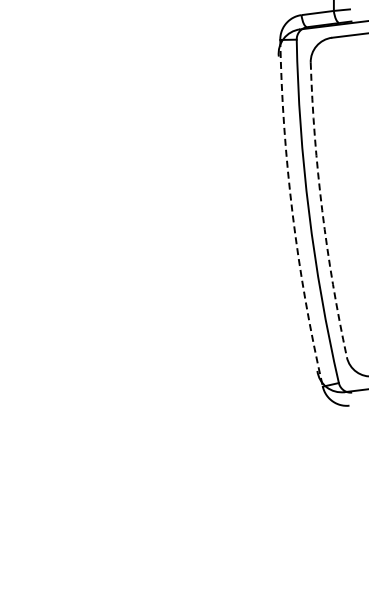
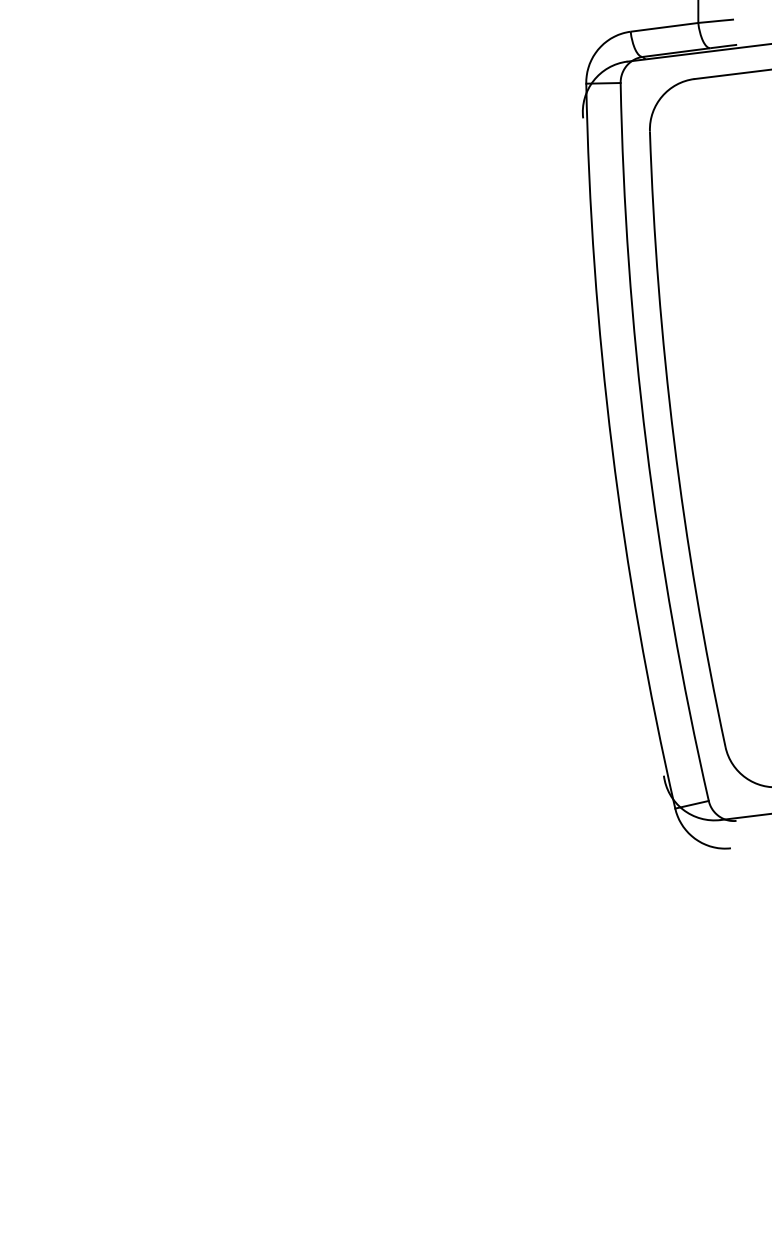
arc: (322, 210) -> (674, 440), dashed -> solid
arc: (292, 214) -> (611, 448), dashed -> solid

